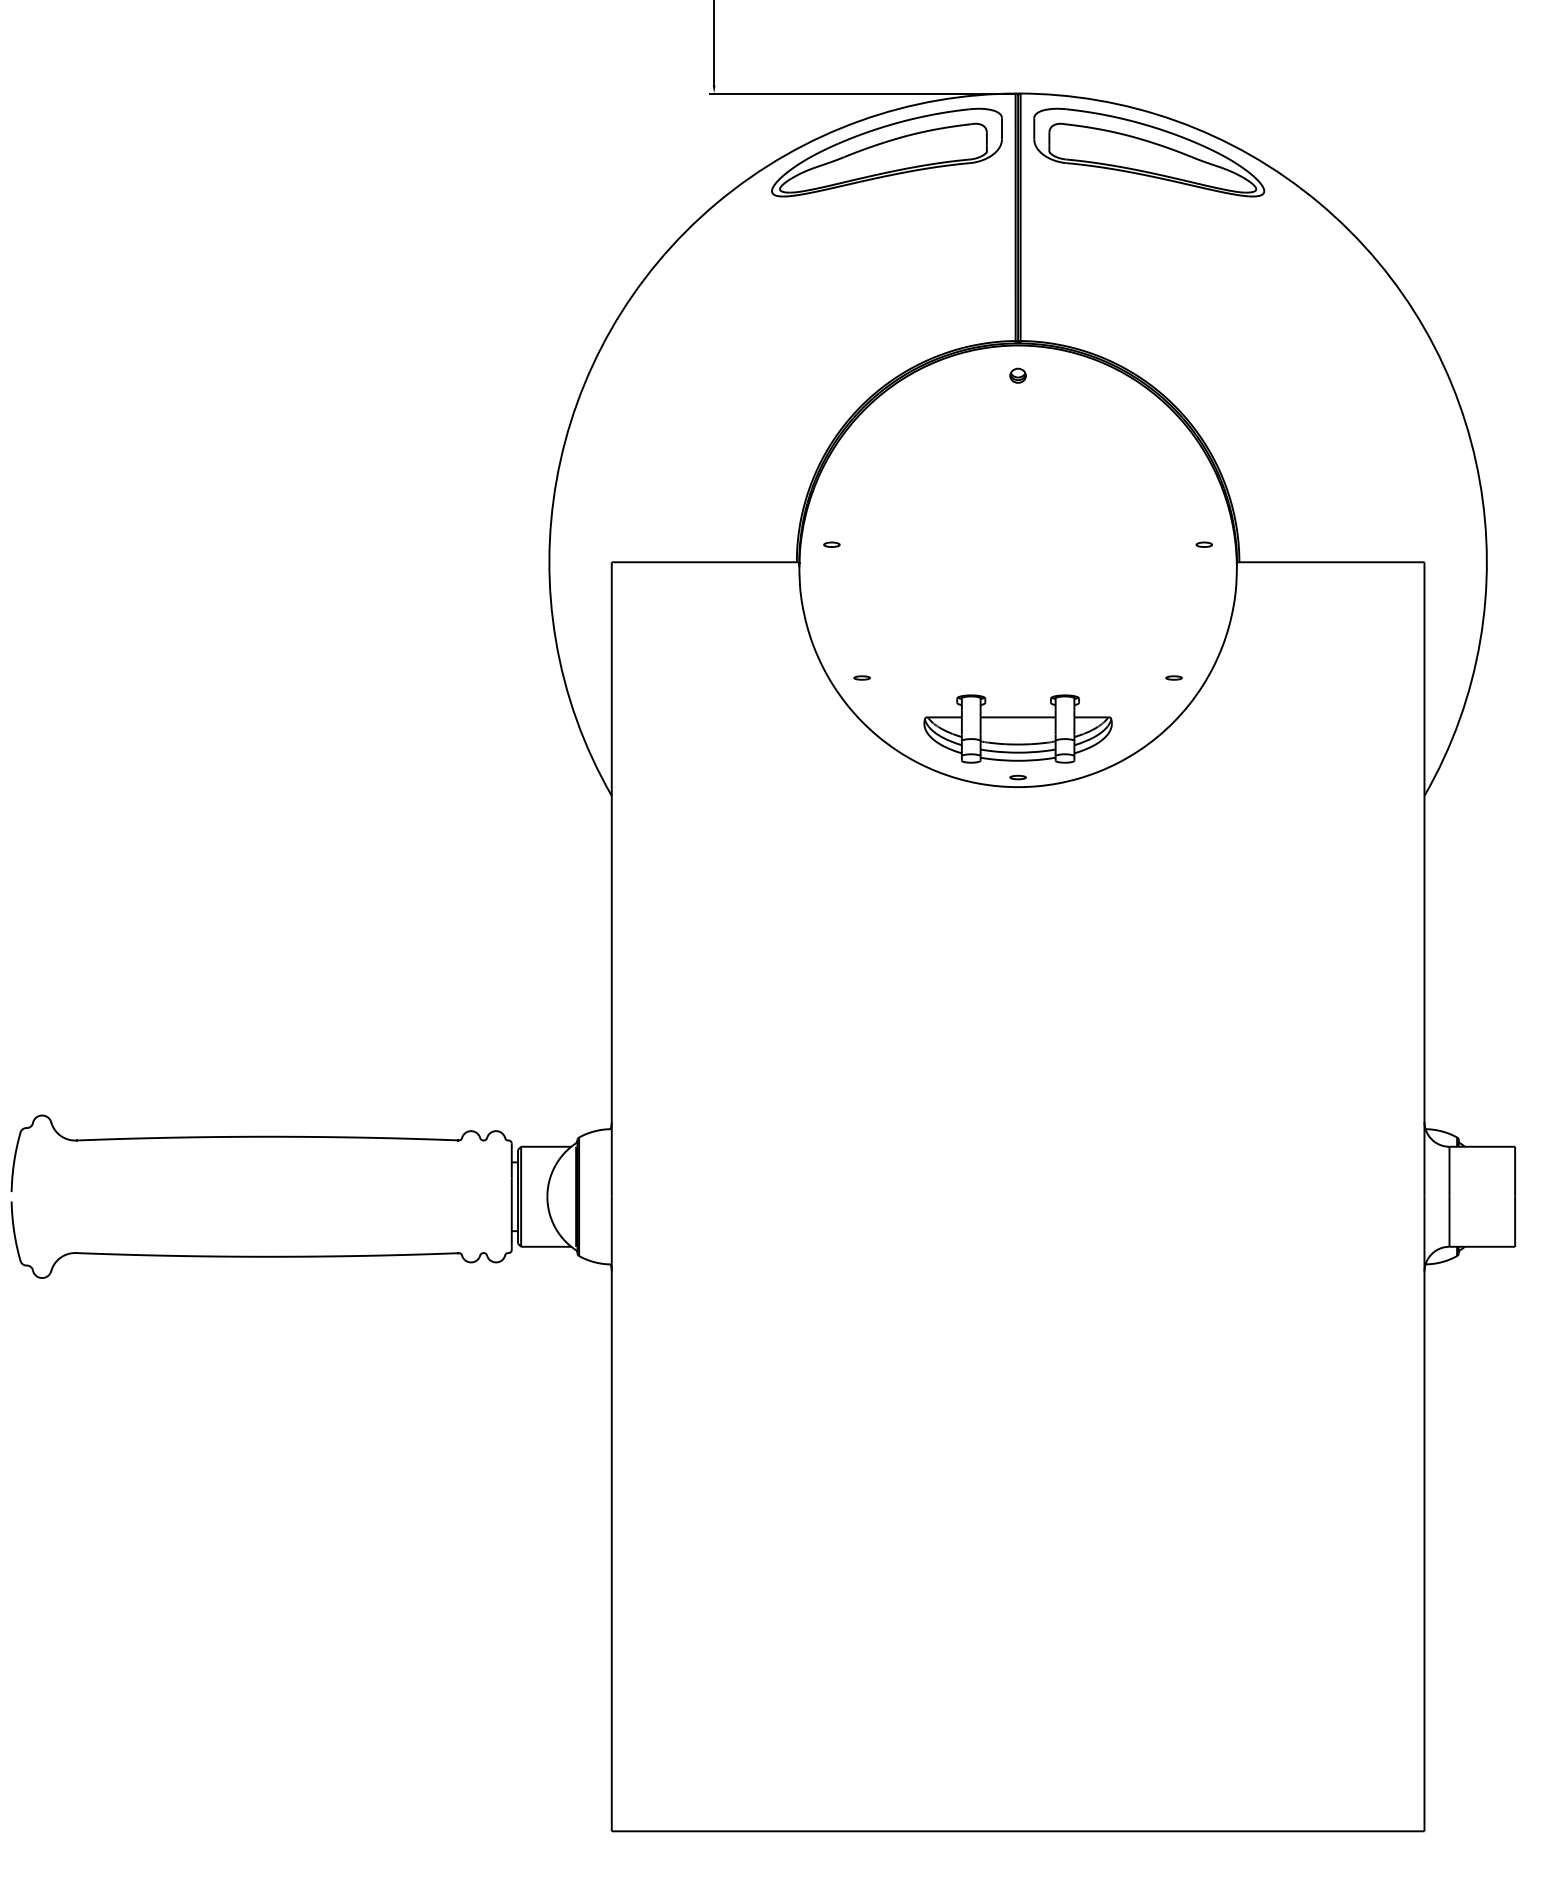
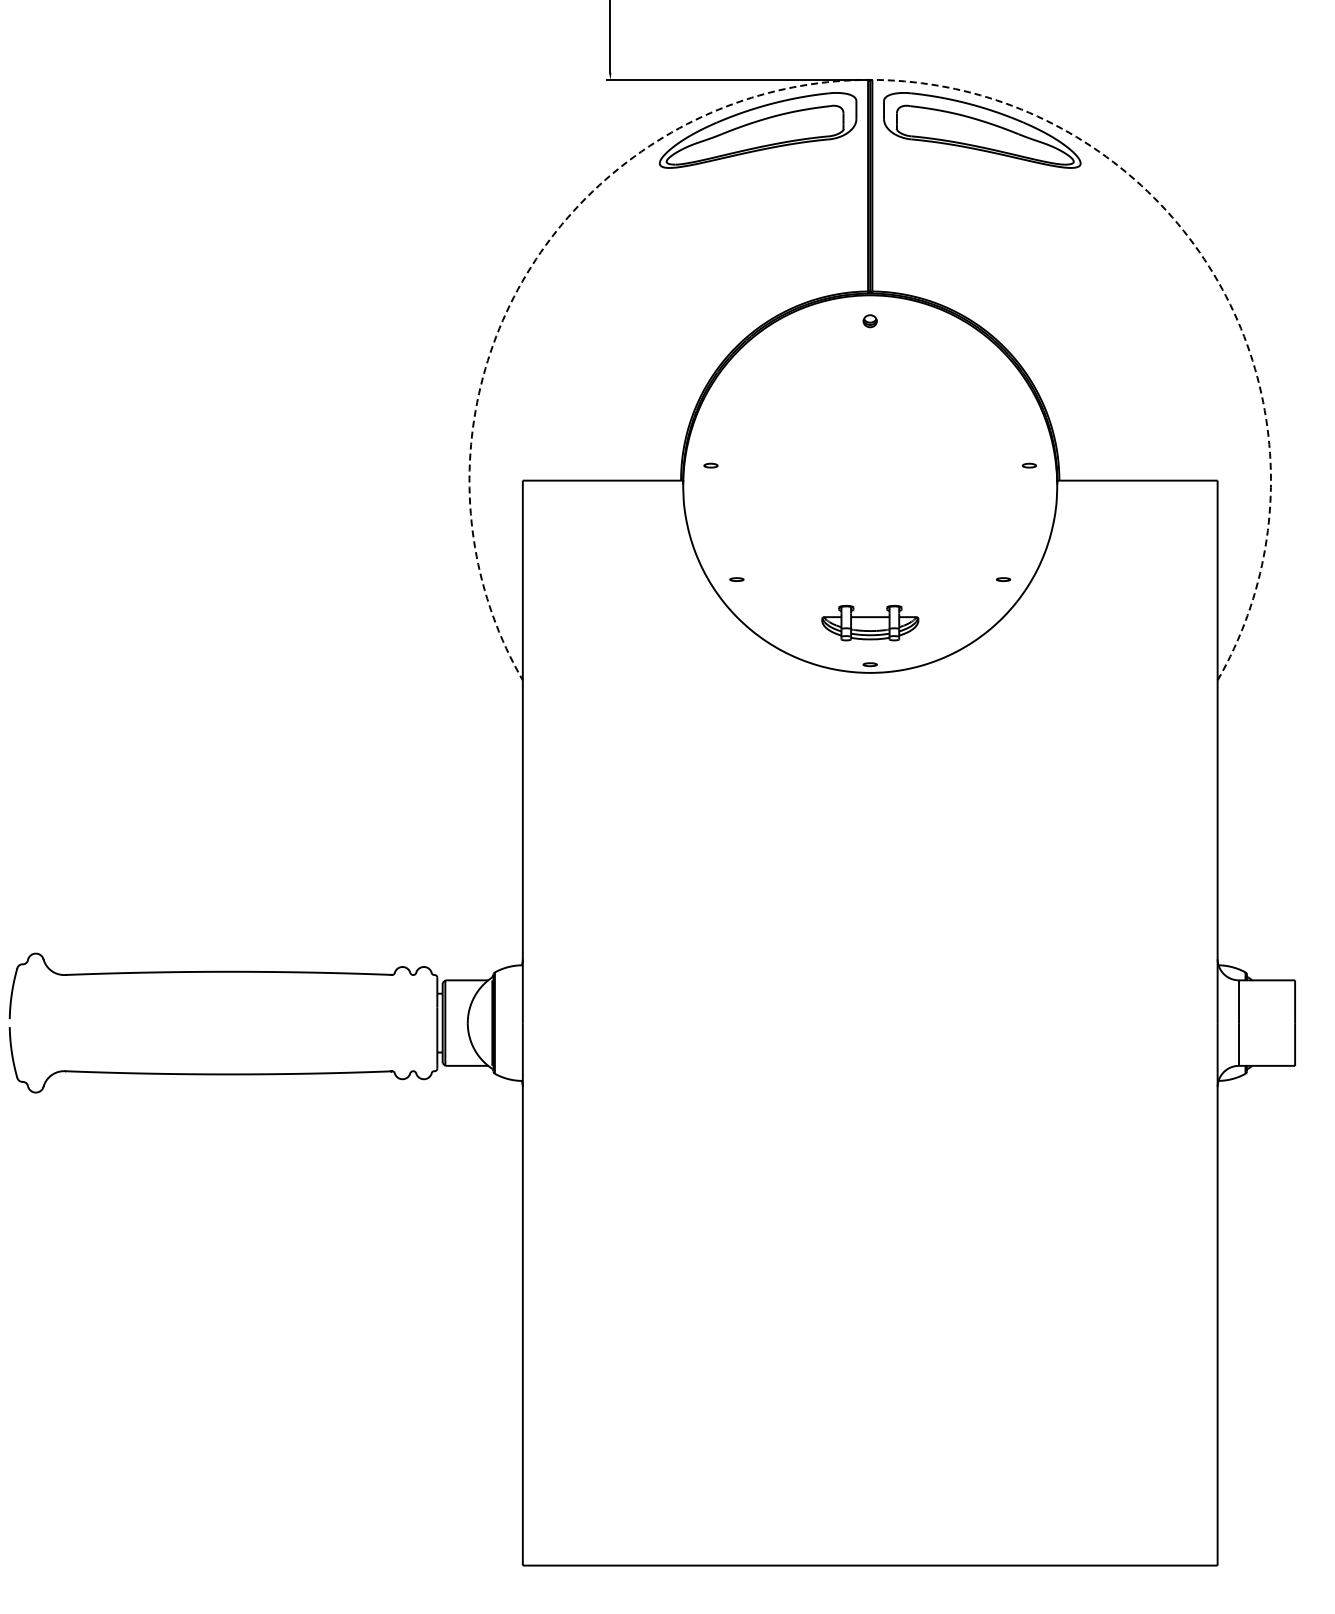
arc: (1018, 93) -> (870, 79), solid -> dashed
part: (1018, 728) -> (870, 622), size x0.6

